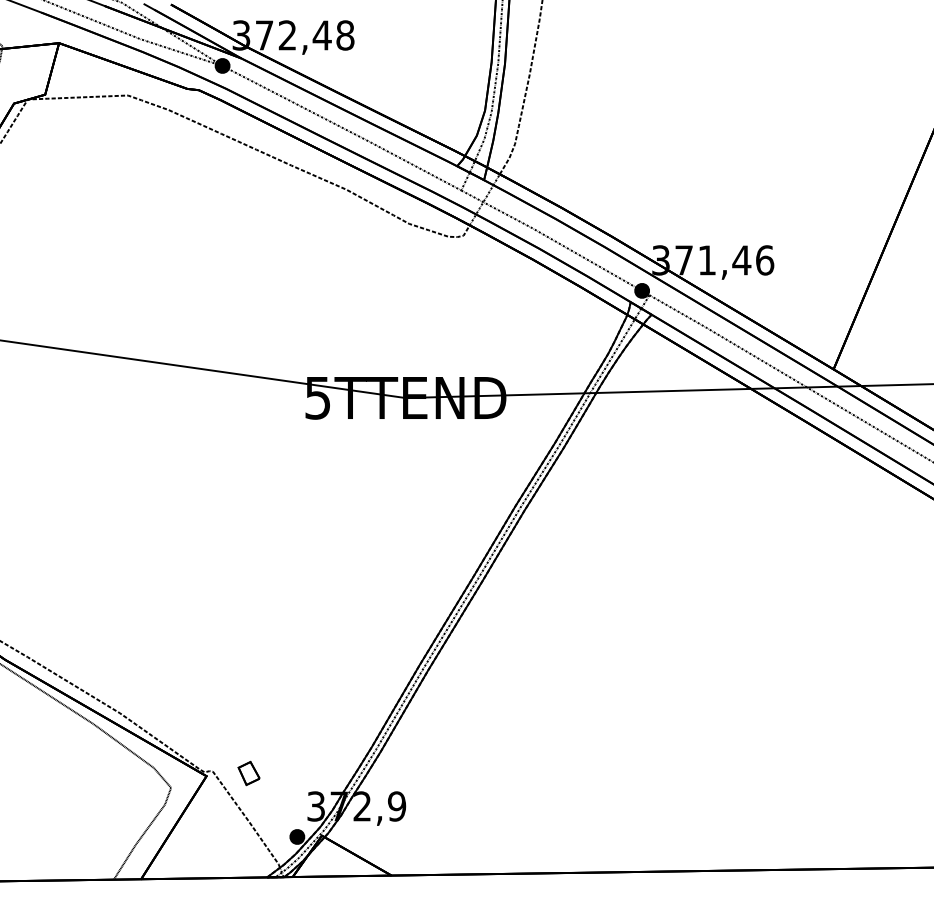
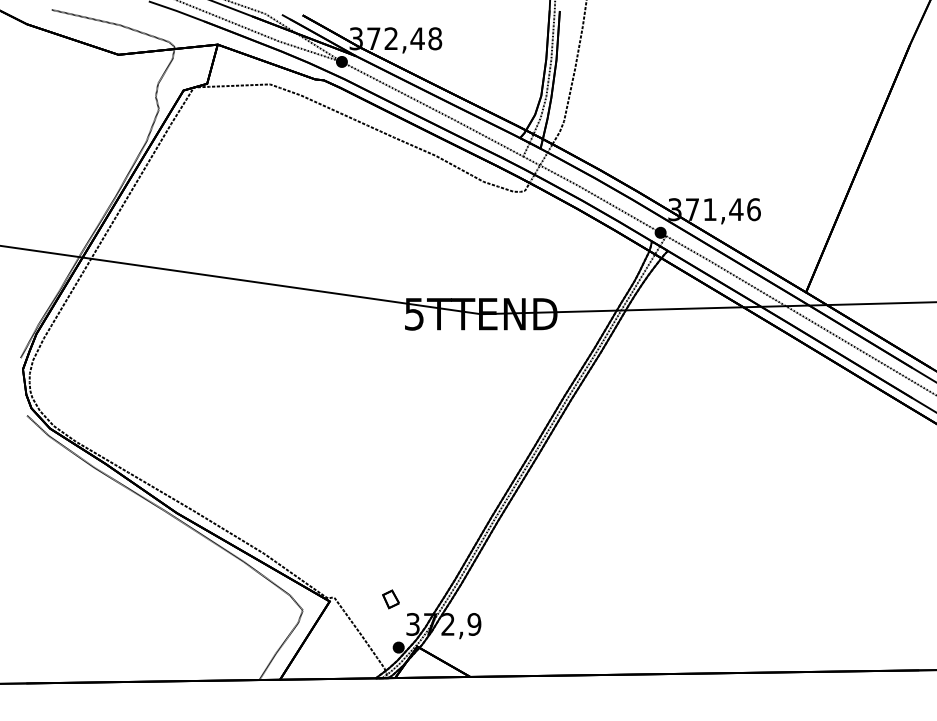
part: (248, 773) -> (390, 599), moved

